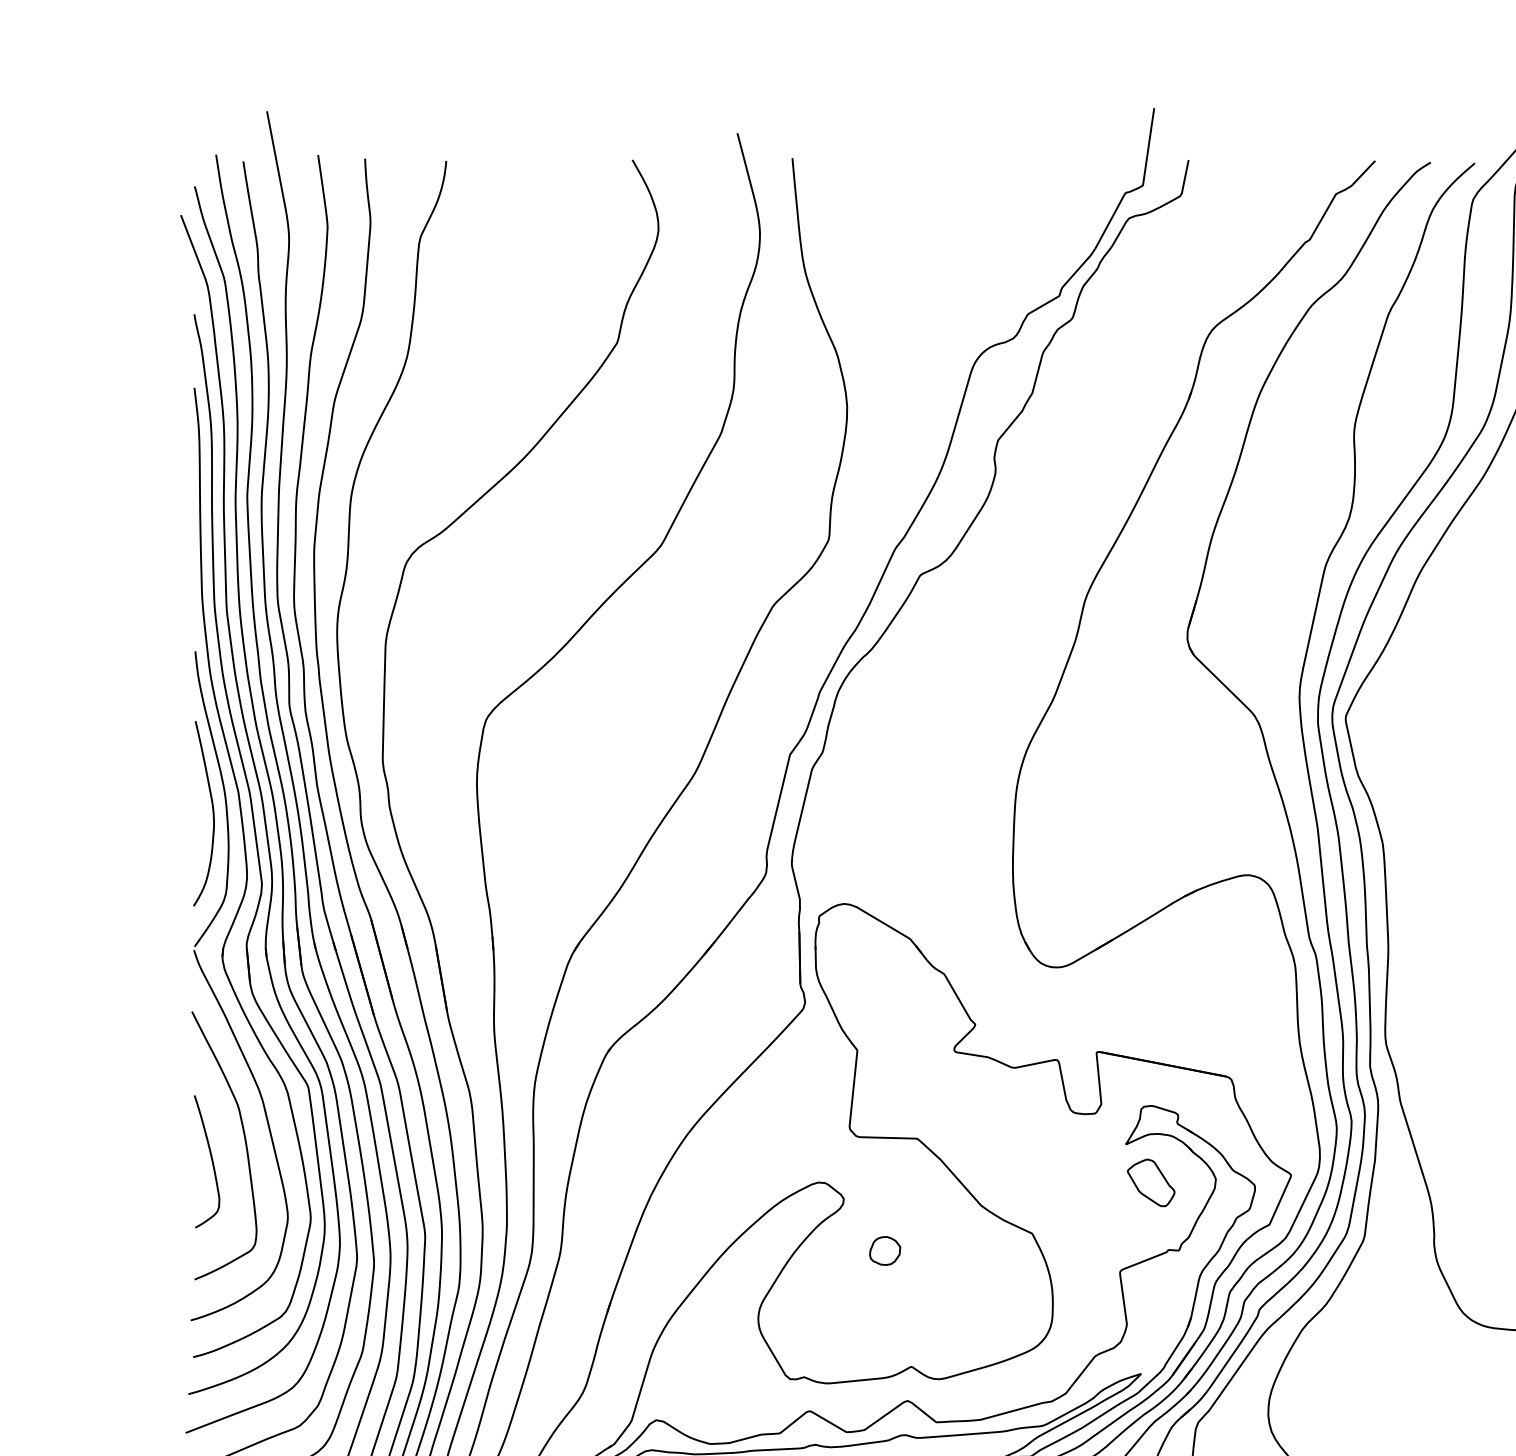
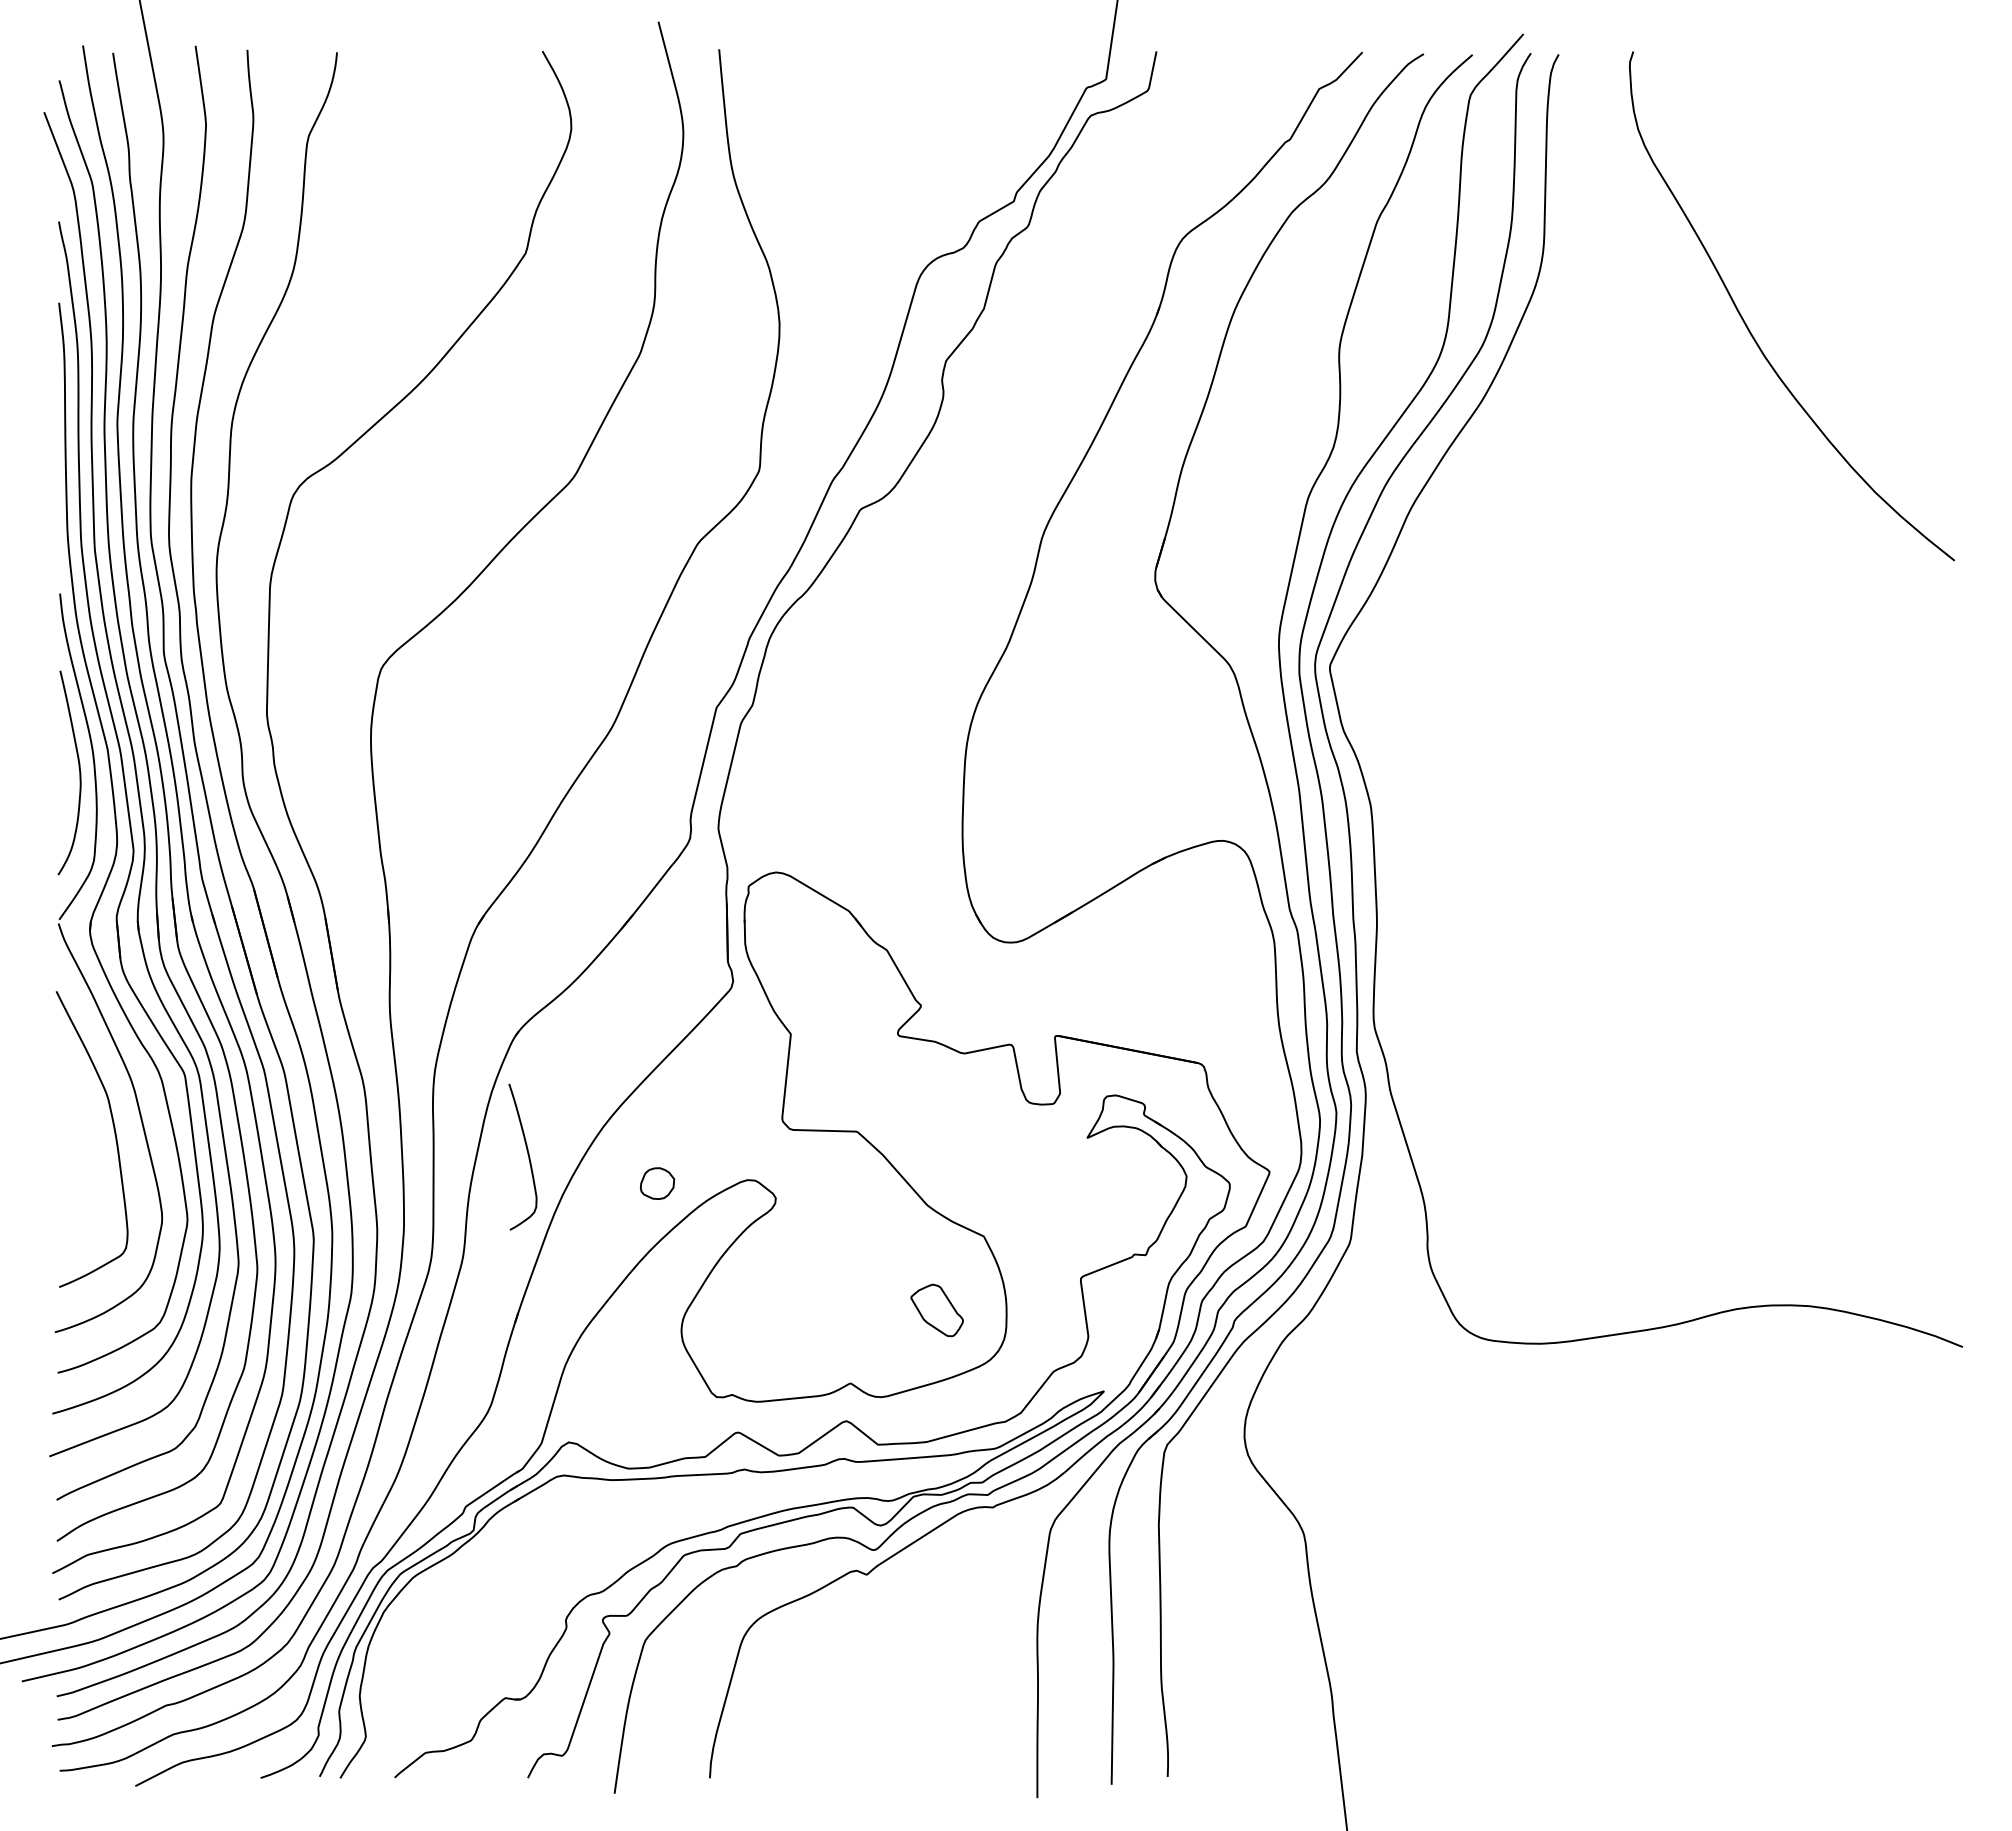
curve: (211, 1160) -> (527, 1155), moved
part: (1150, 1182) -> (936, 1310), moved
part: (885, 1250) -> (657, 1183), moved

